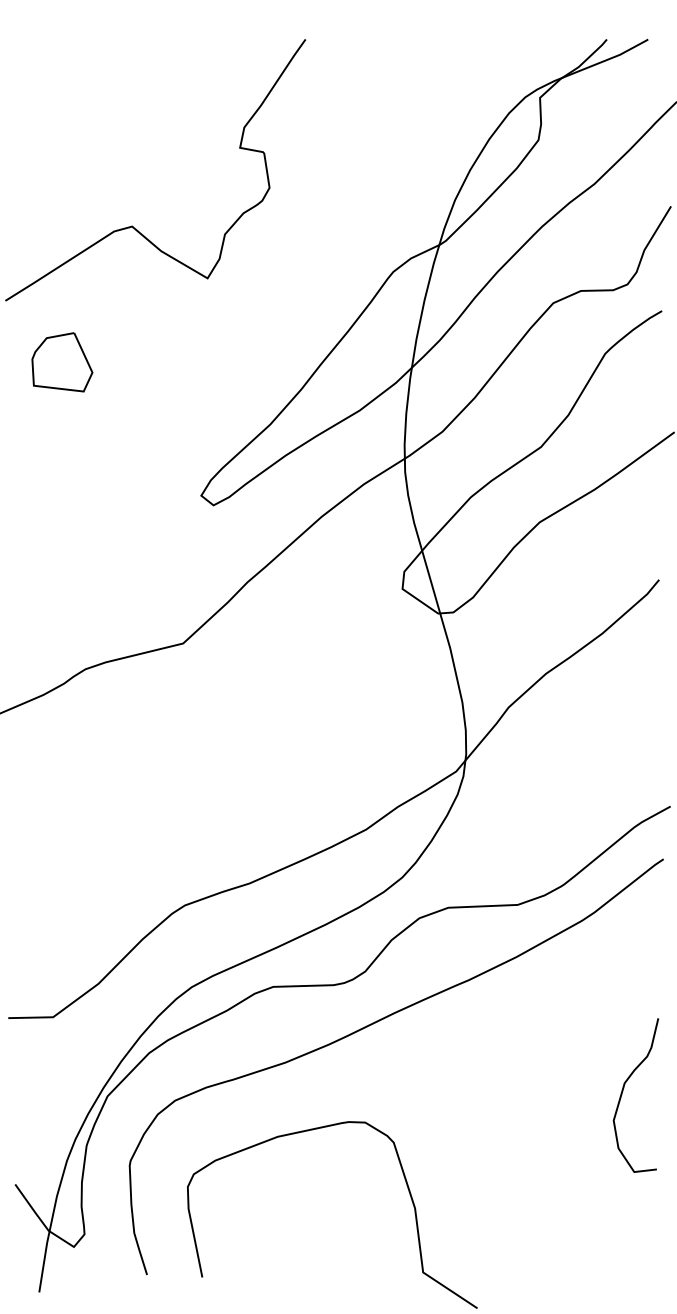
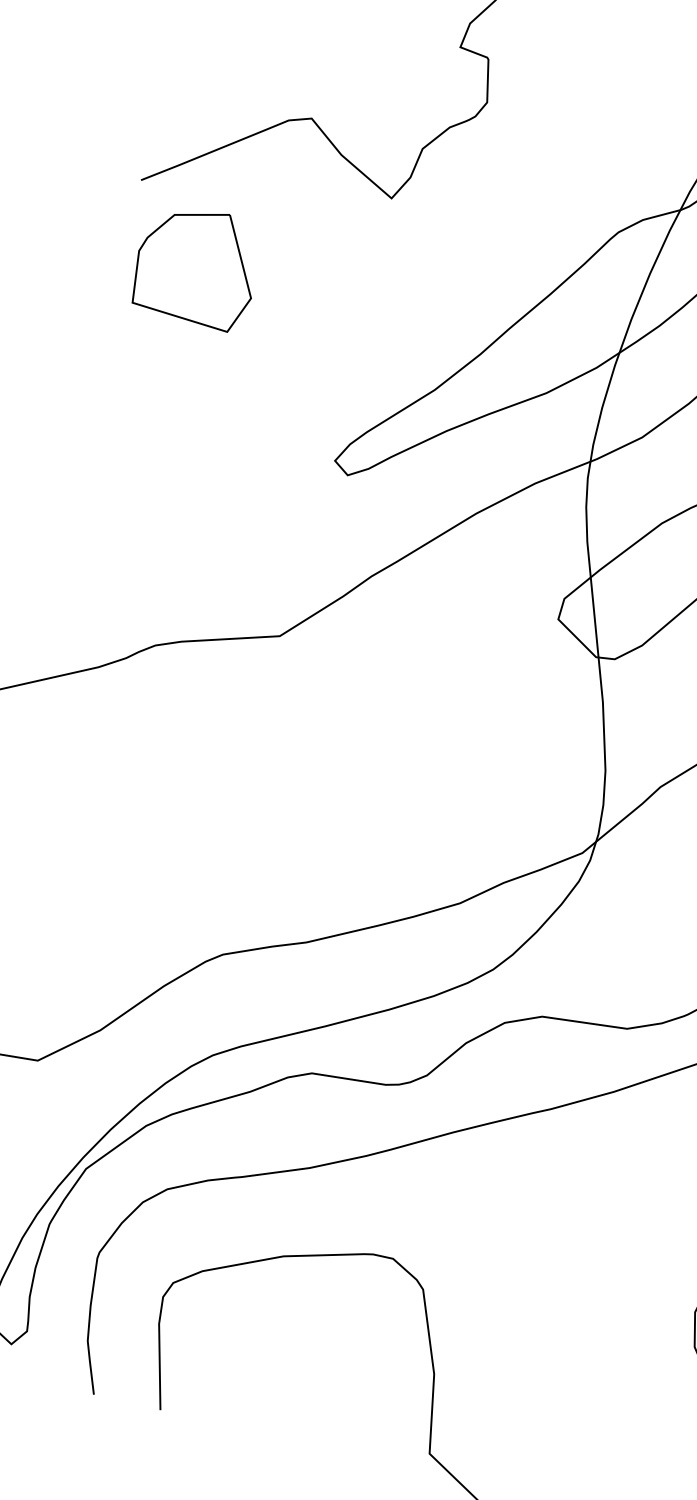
part: (62, 362) -> (196, 267), size x1.6

